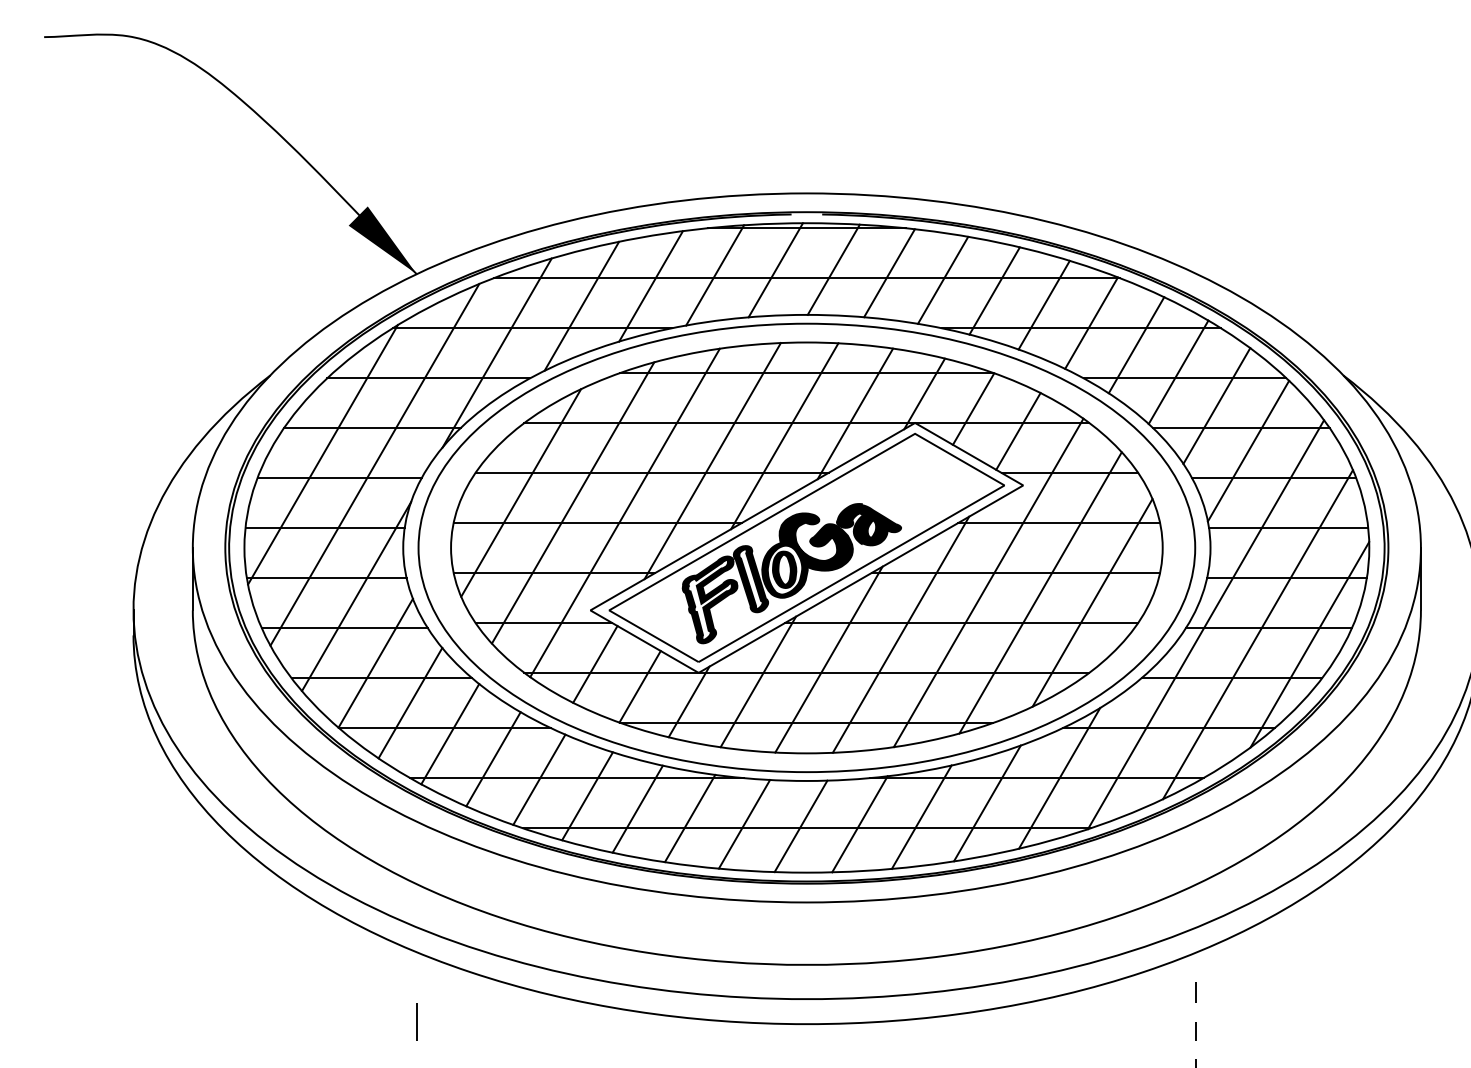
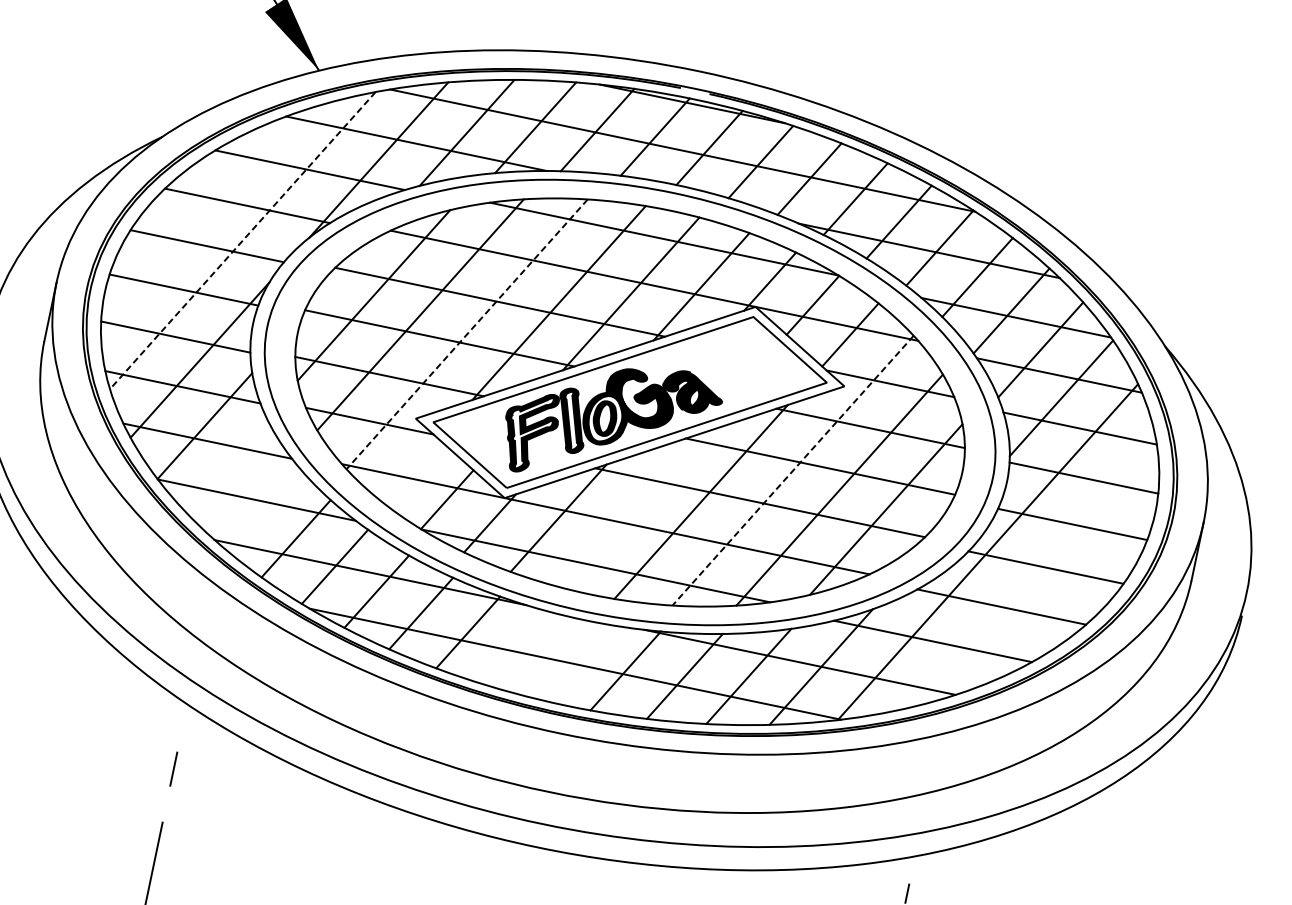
line: (322, 454) -> (195, 220), removed
line: (374, 464) -> (242, 240), solid -> dashed
line: (625, 512) -> (467, 334), solid -> dashed
line: (988, 582) -> (793, 470), solid -> dashed
line: (1257, 634) -> (1034, 571), removed
line: (1309, 644) -> (1080, 590), removed
line: (828, 659) -> (628, 510), removed
line: (595, 664) -> (409, 470), removed
line: (410, 702) -> (229, 469), removed
line: (450, 734) -> (260, 507), removed
line: (744, 824) -> (517, 648), removed
line: (800, 826) -> (569, 661), removed

